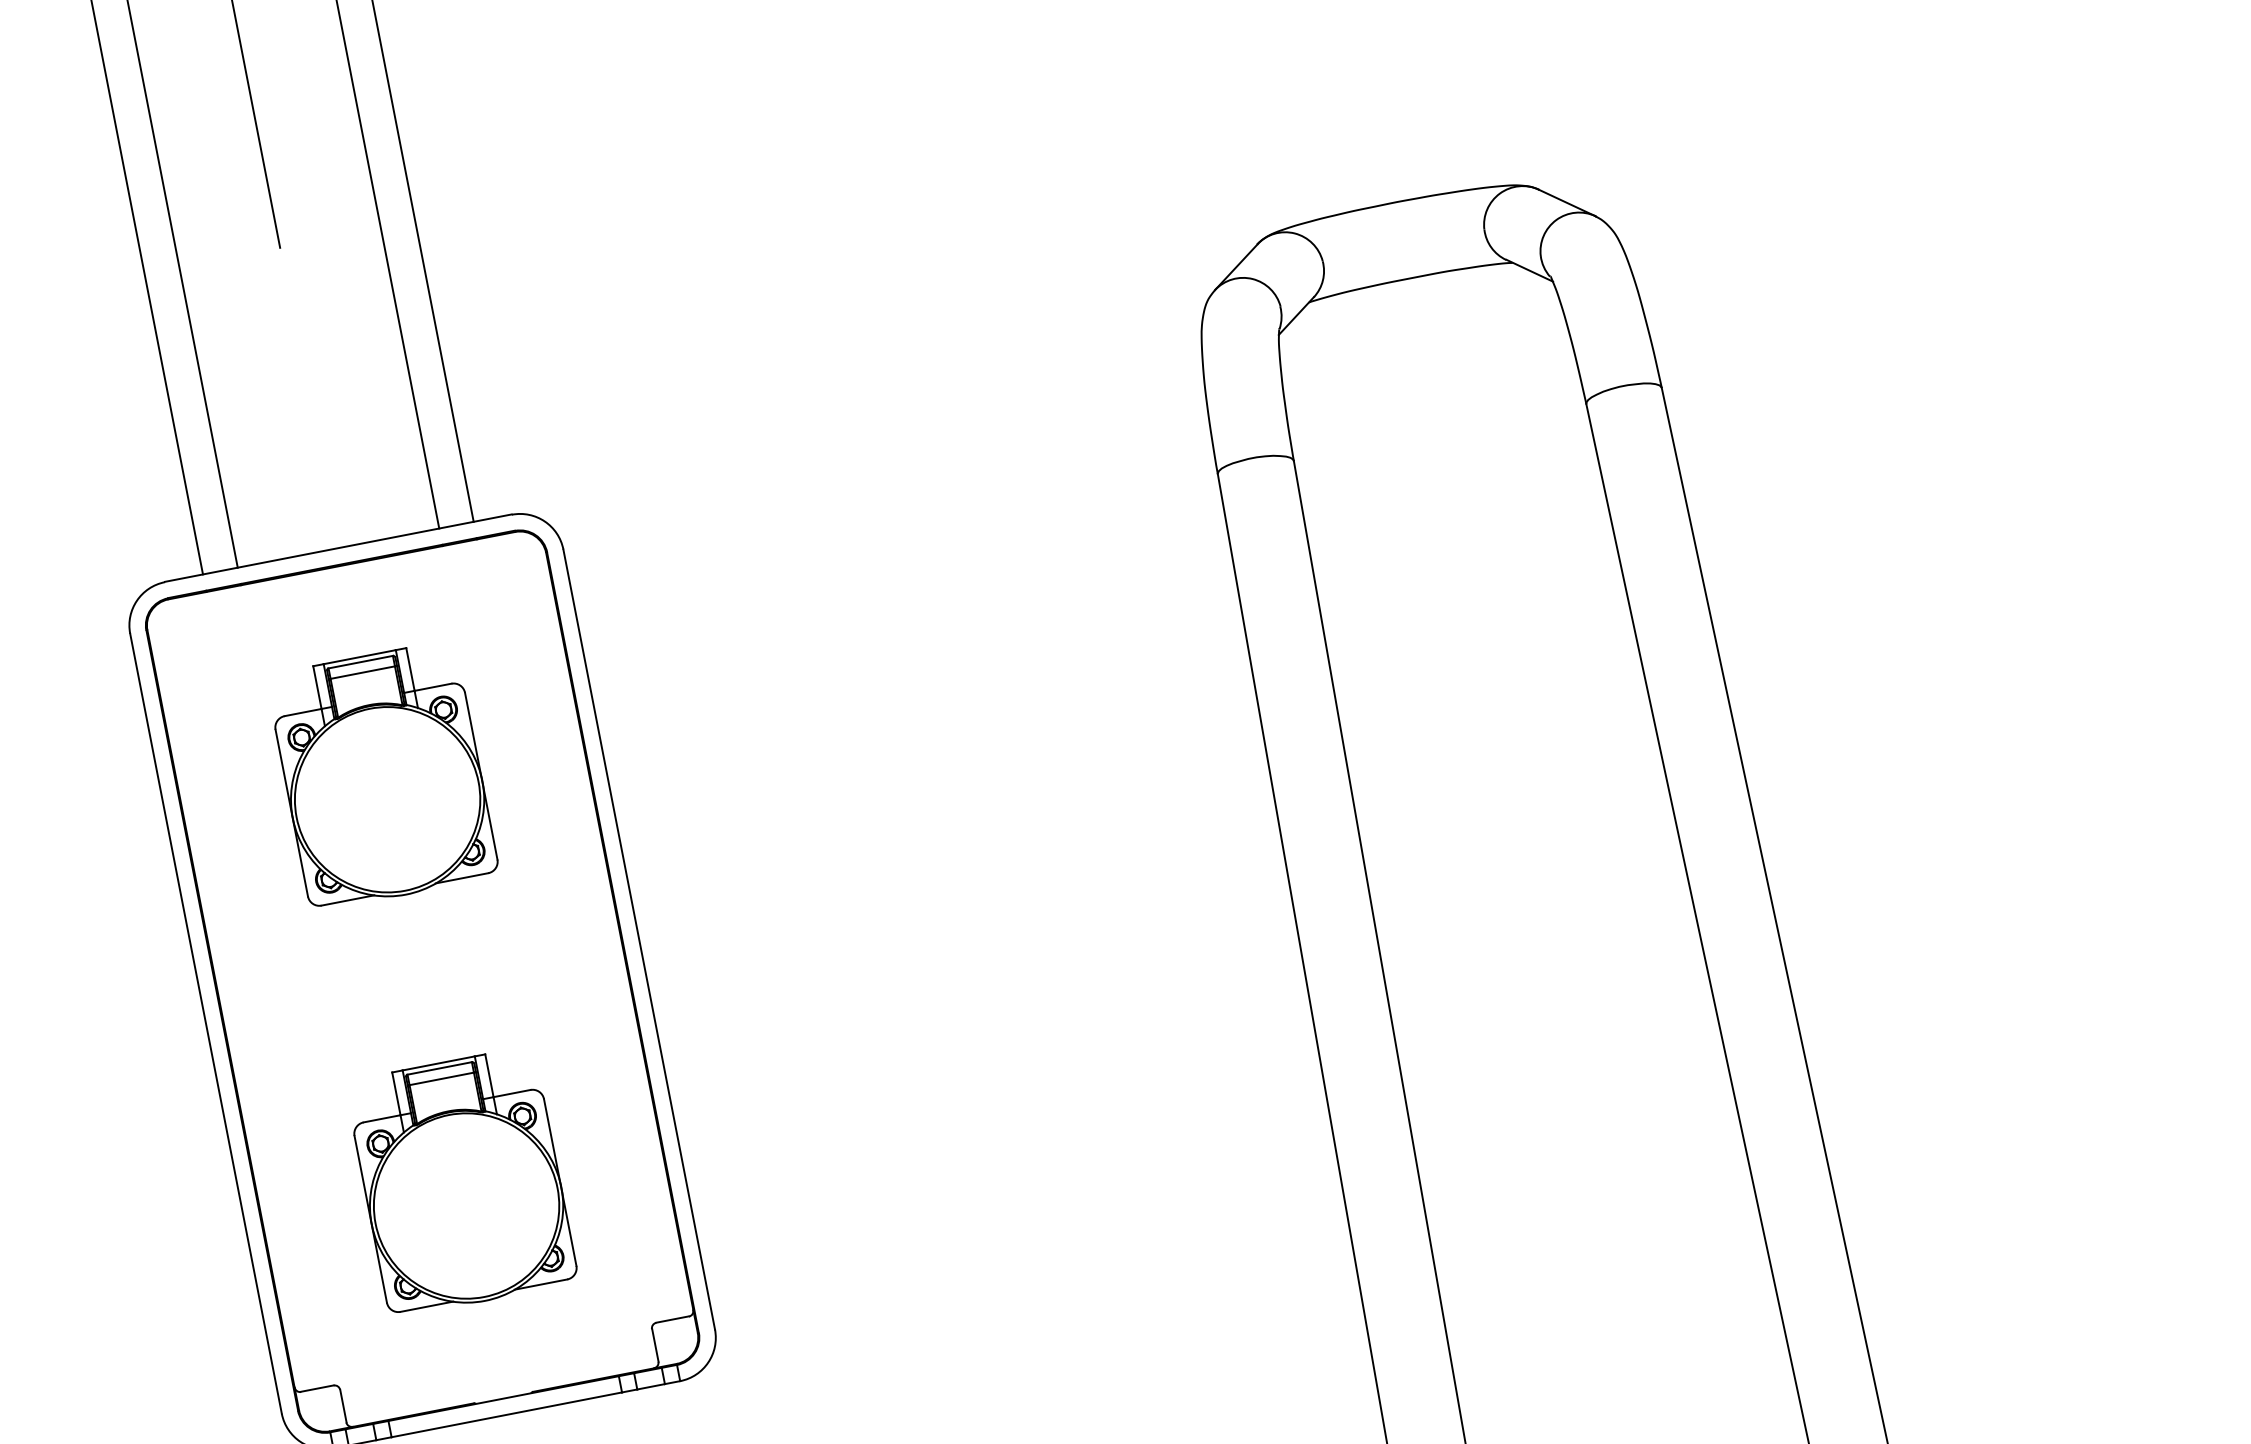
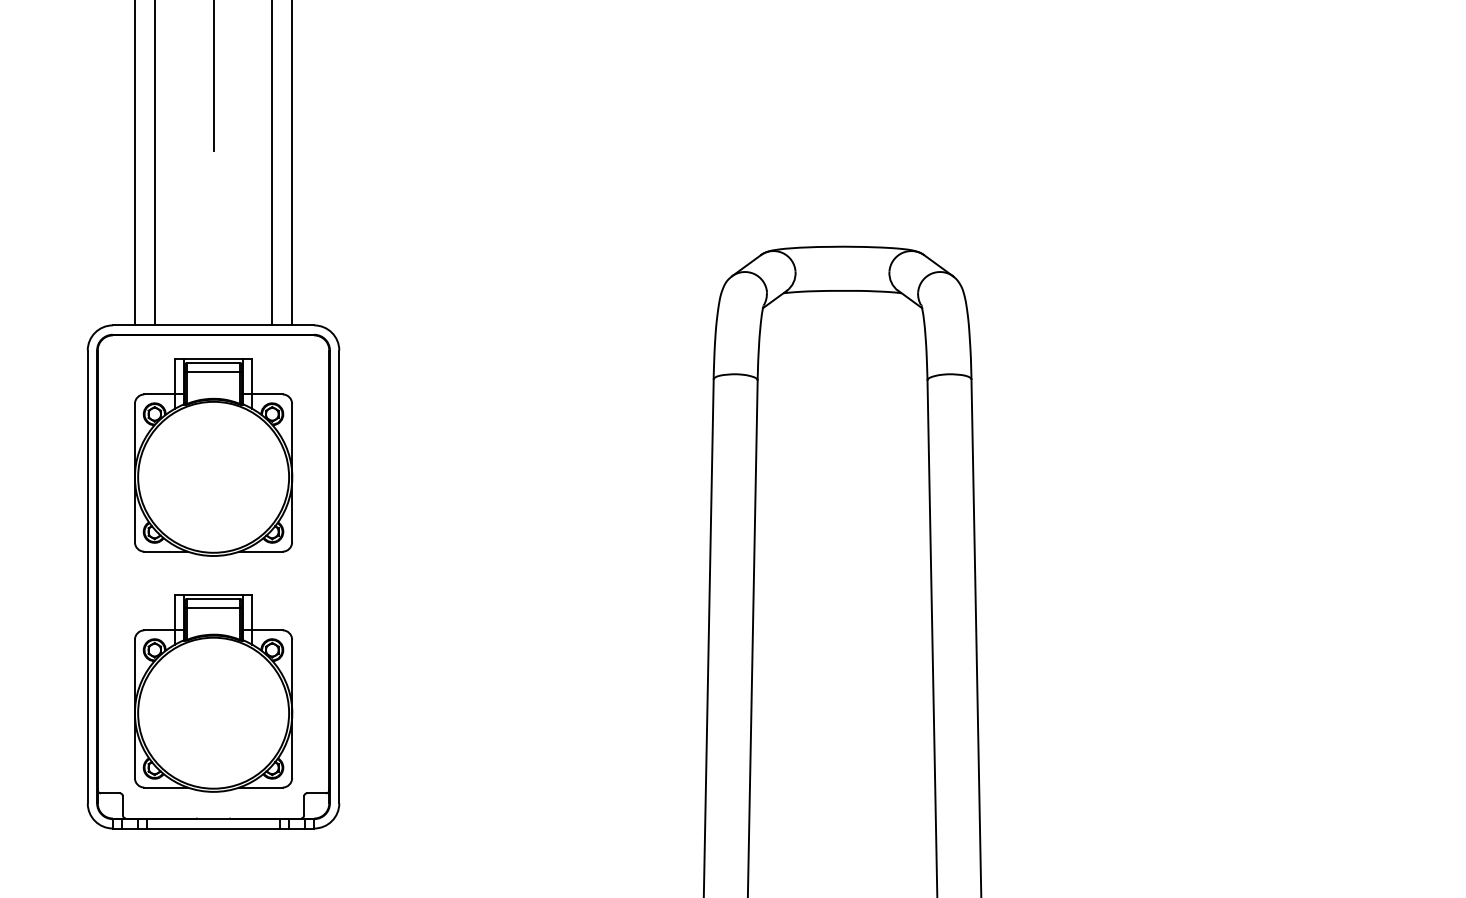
part: (382, 775) -> (213, 457), size x1.43
part: (461, 1182) -> (213, 693), size x1.43

